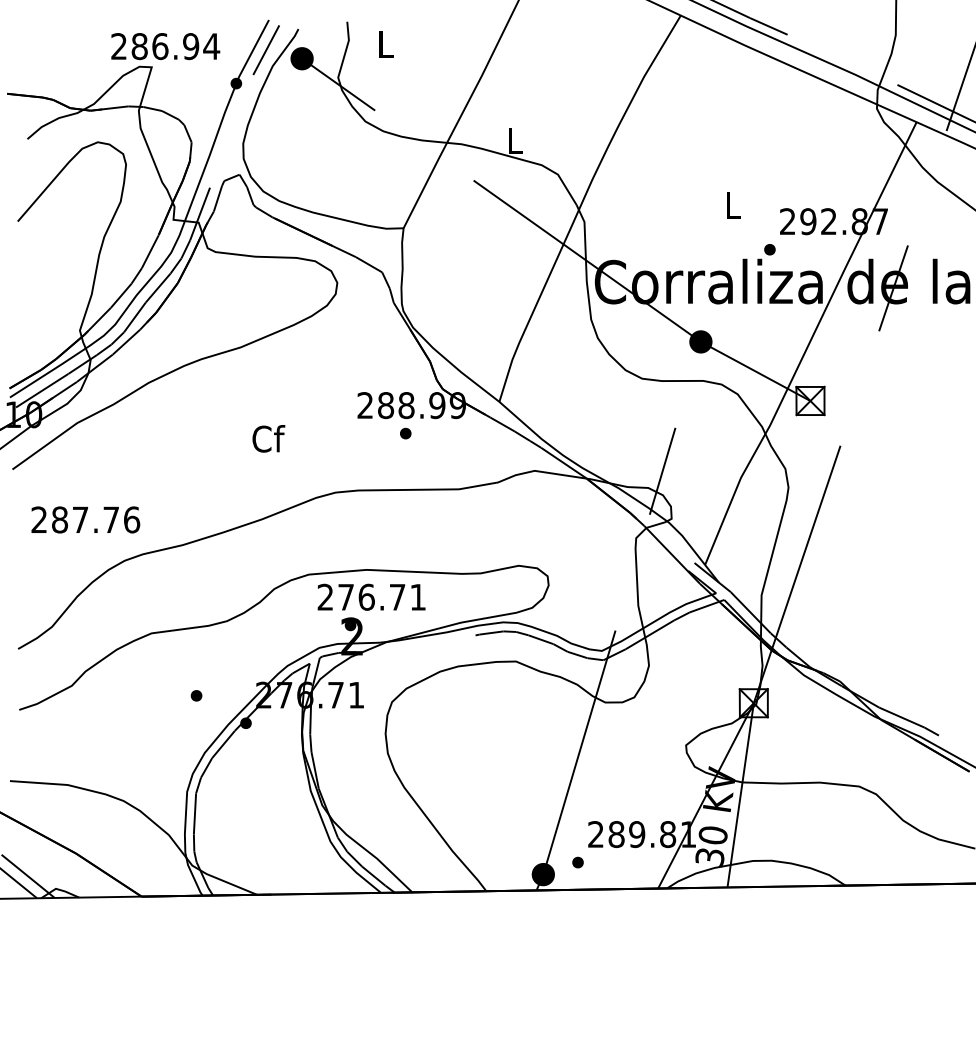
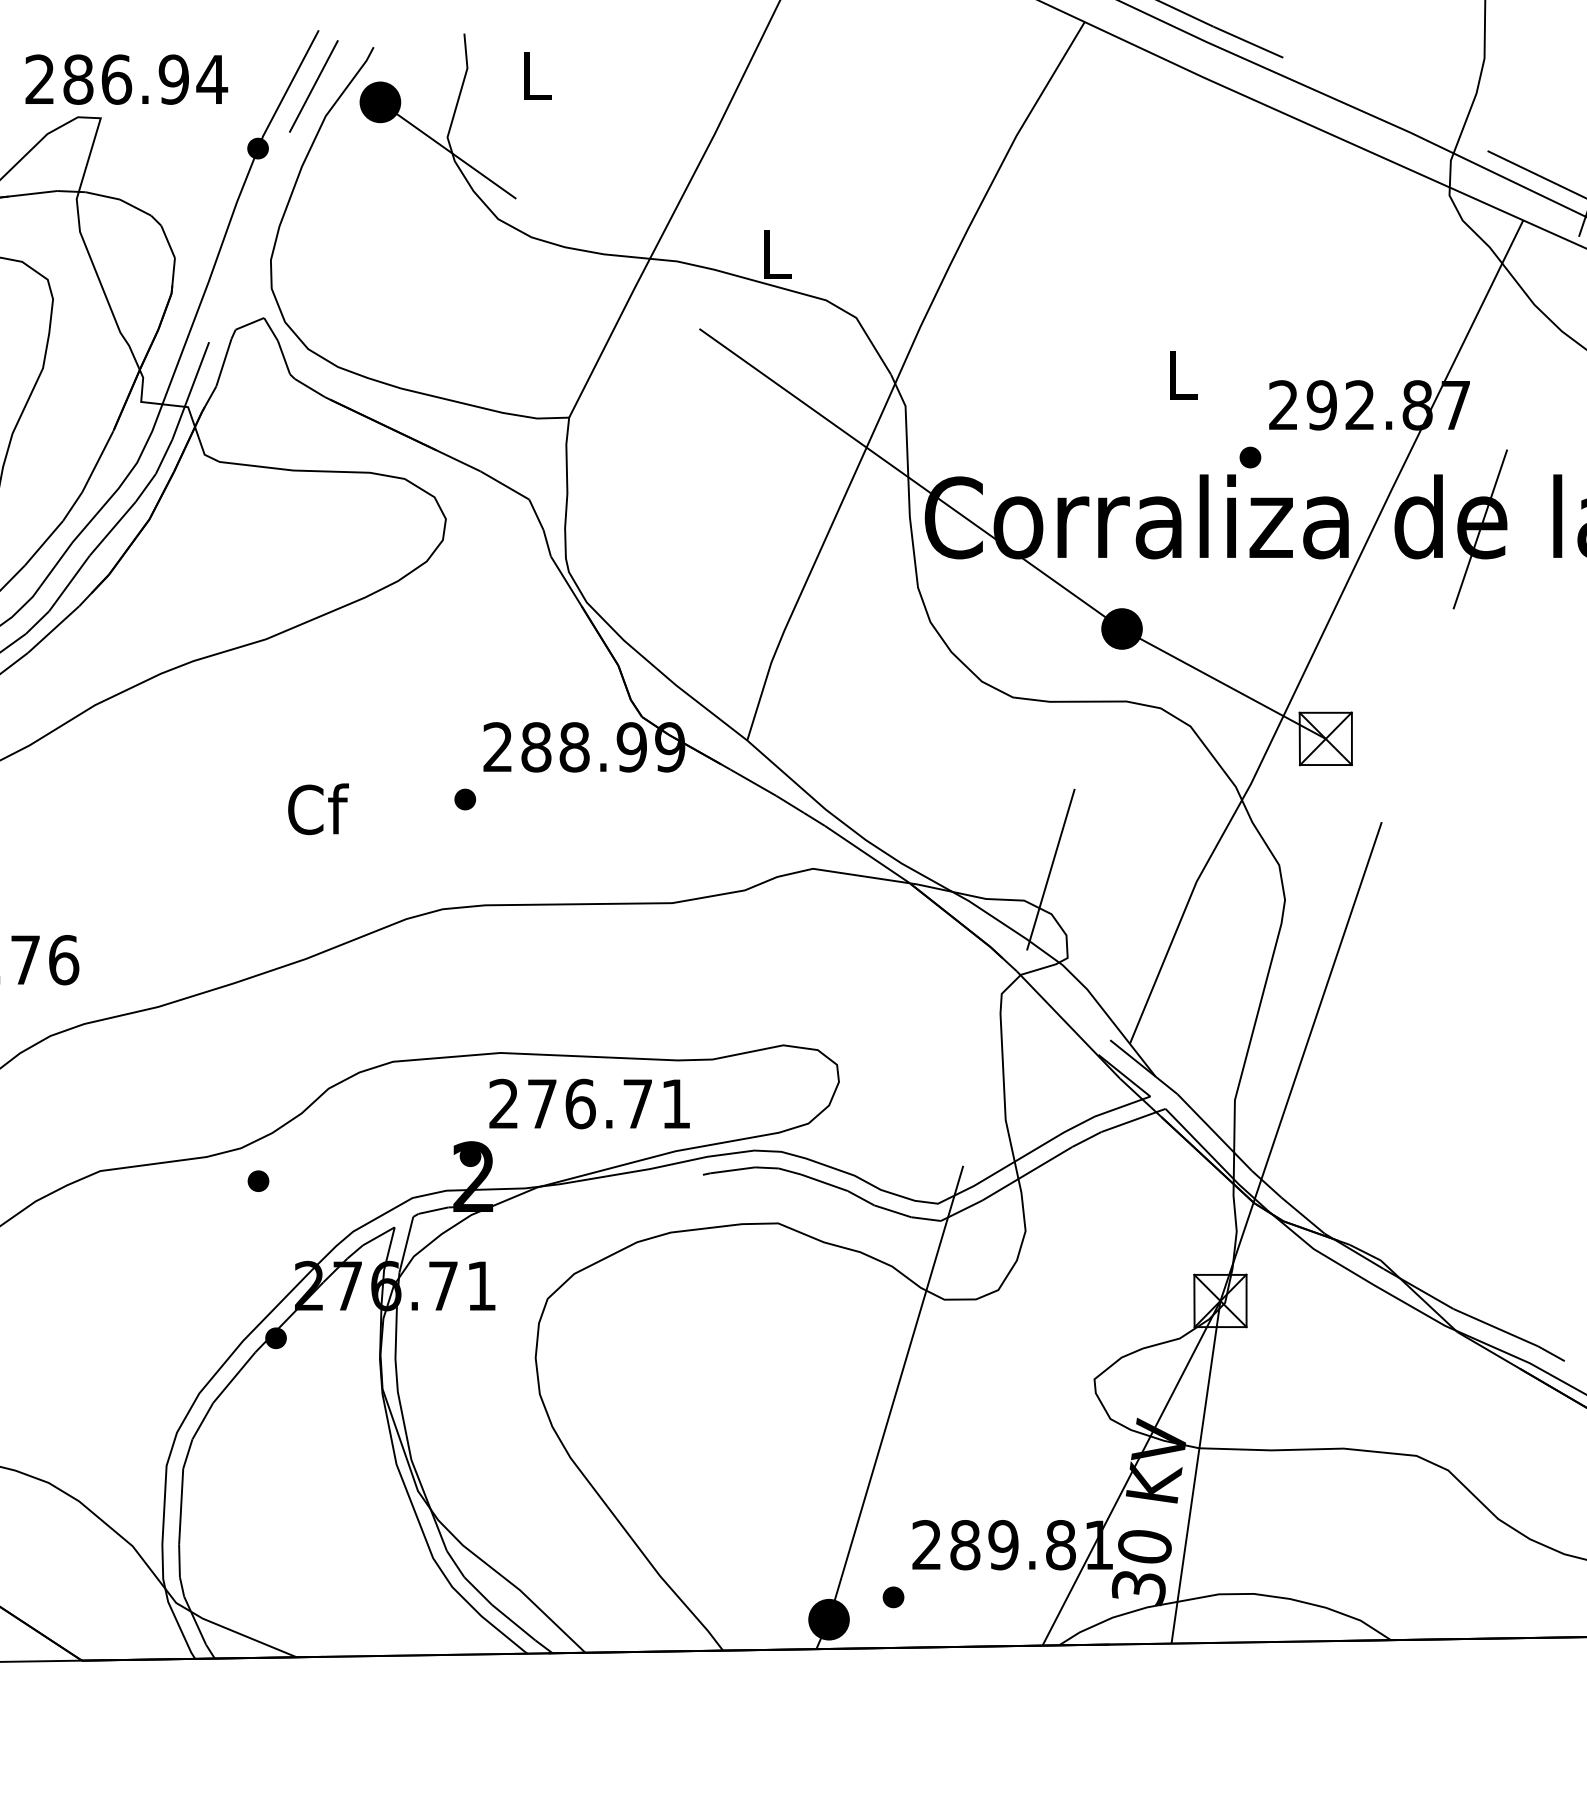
part: (405, 433) -> (464, 799), moved
text: (371, 596) -> (589, 1102), moved
part: (196, 695) -> (258, 1180), moved

